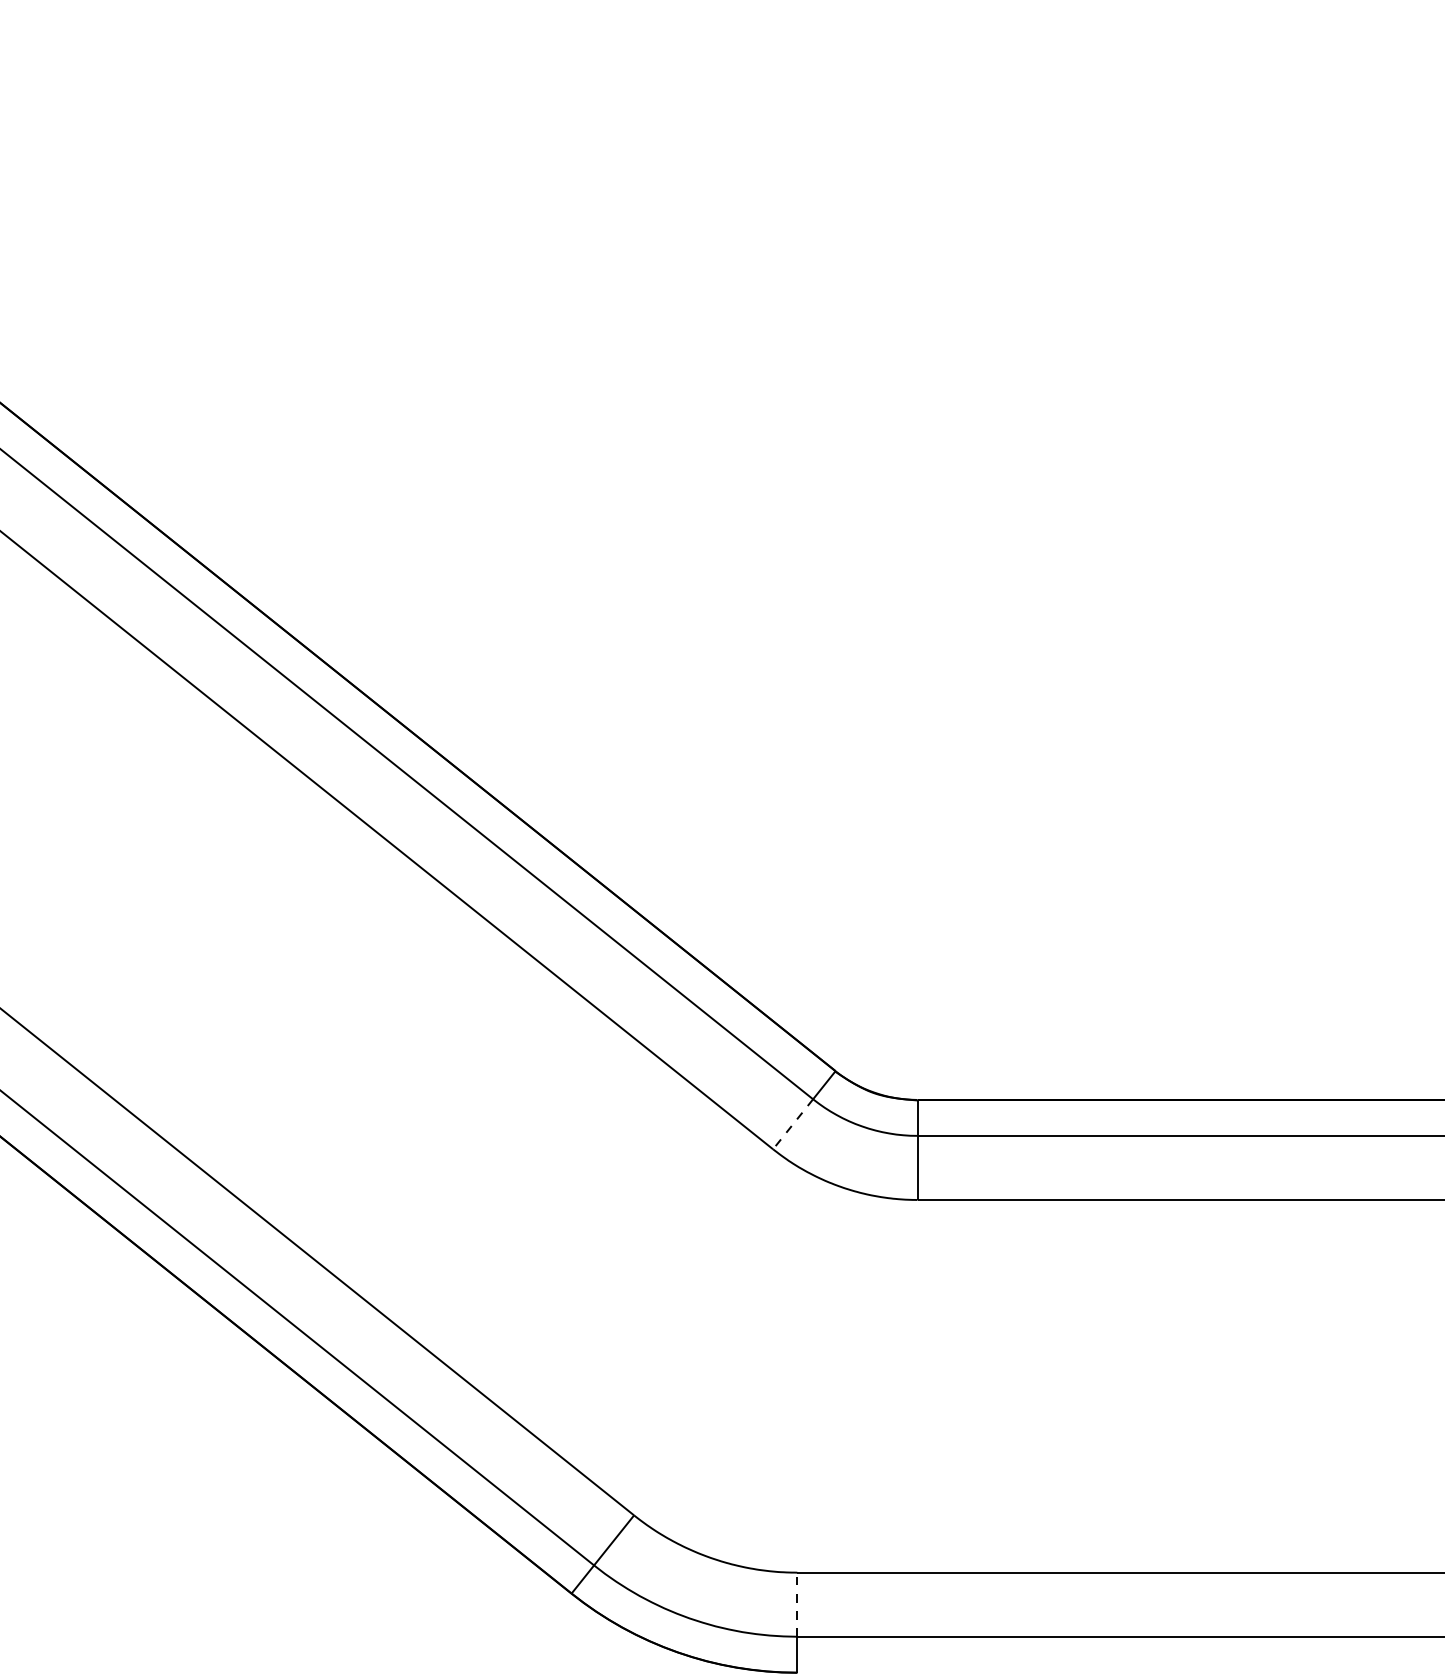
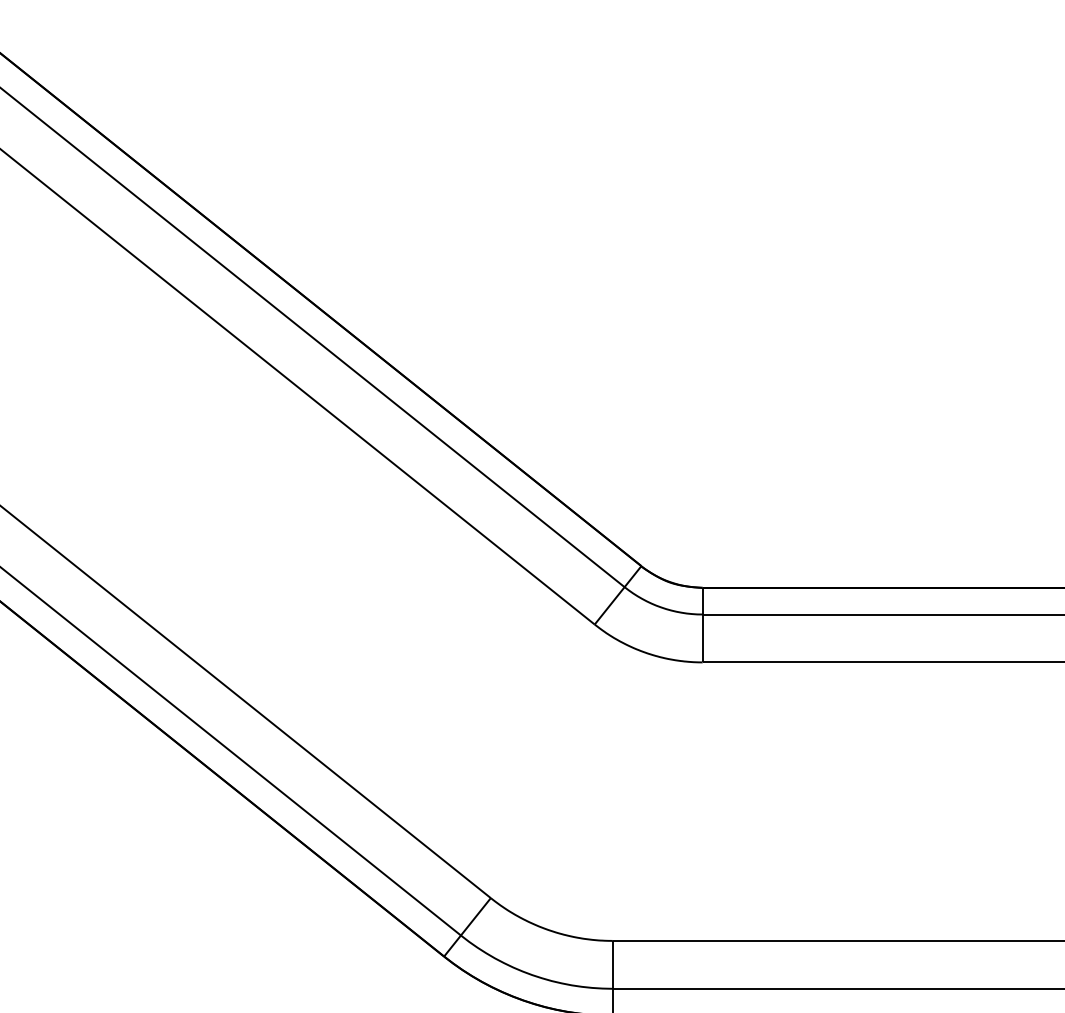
line: (792, 1124) -> (609, 606), dashed -> solid
line: (797, 1604) -> (612, 964), dashed -> solid

